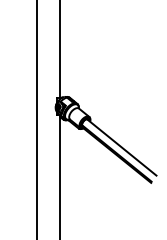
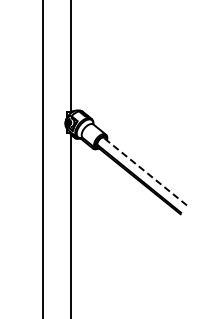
line: (122, 147) -> (145, 171), solid -> dashed

